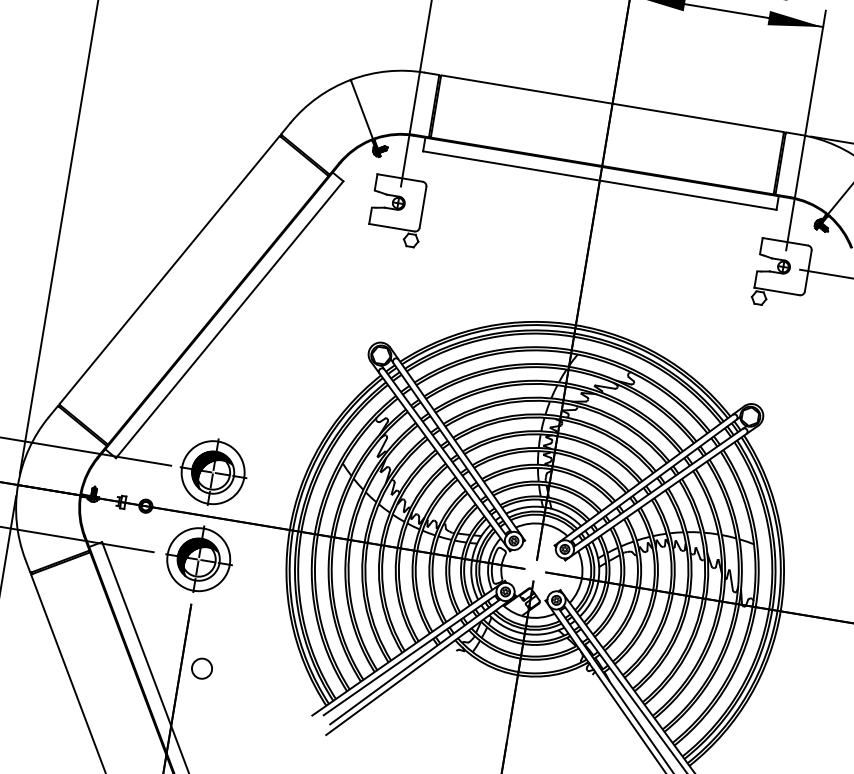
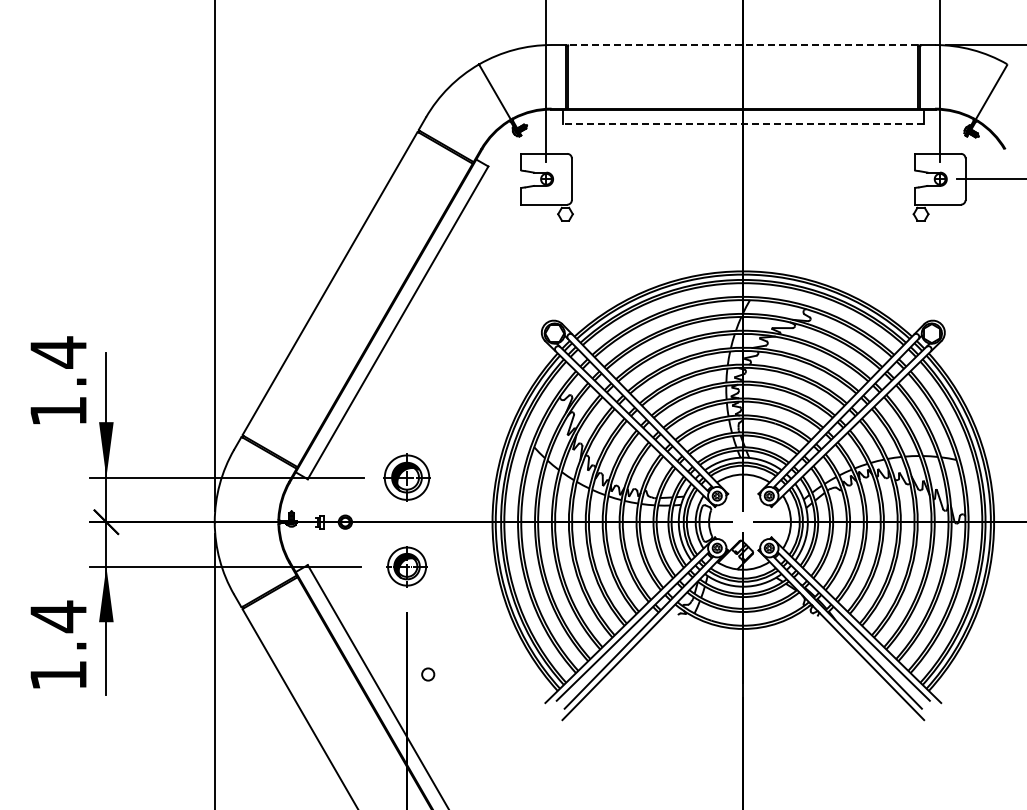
line: (612, 104) -> (743, 45), solid -> dashed
line: (600, 180) -> (743, 123), solid -> dashed
part: (213, 472) -> (407, 477), size x0.7
part: (199, 559) -> (407, 566), size x0.6
circle: (202, 668) -> (428, 674), size x0.6

